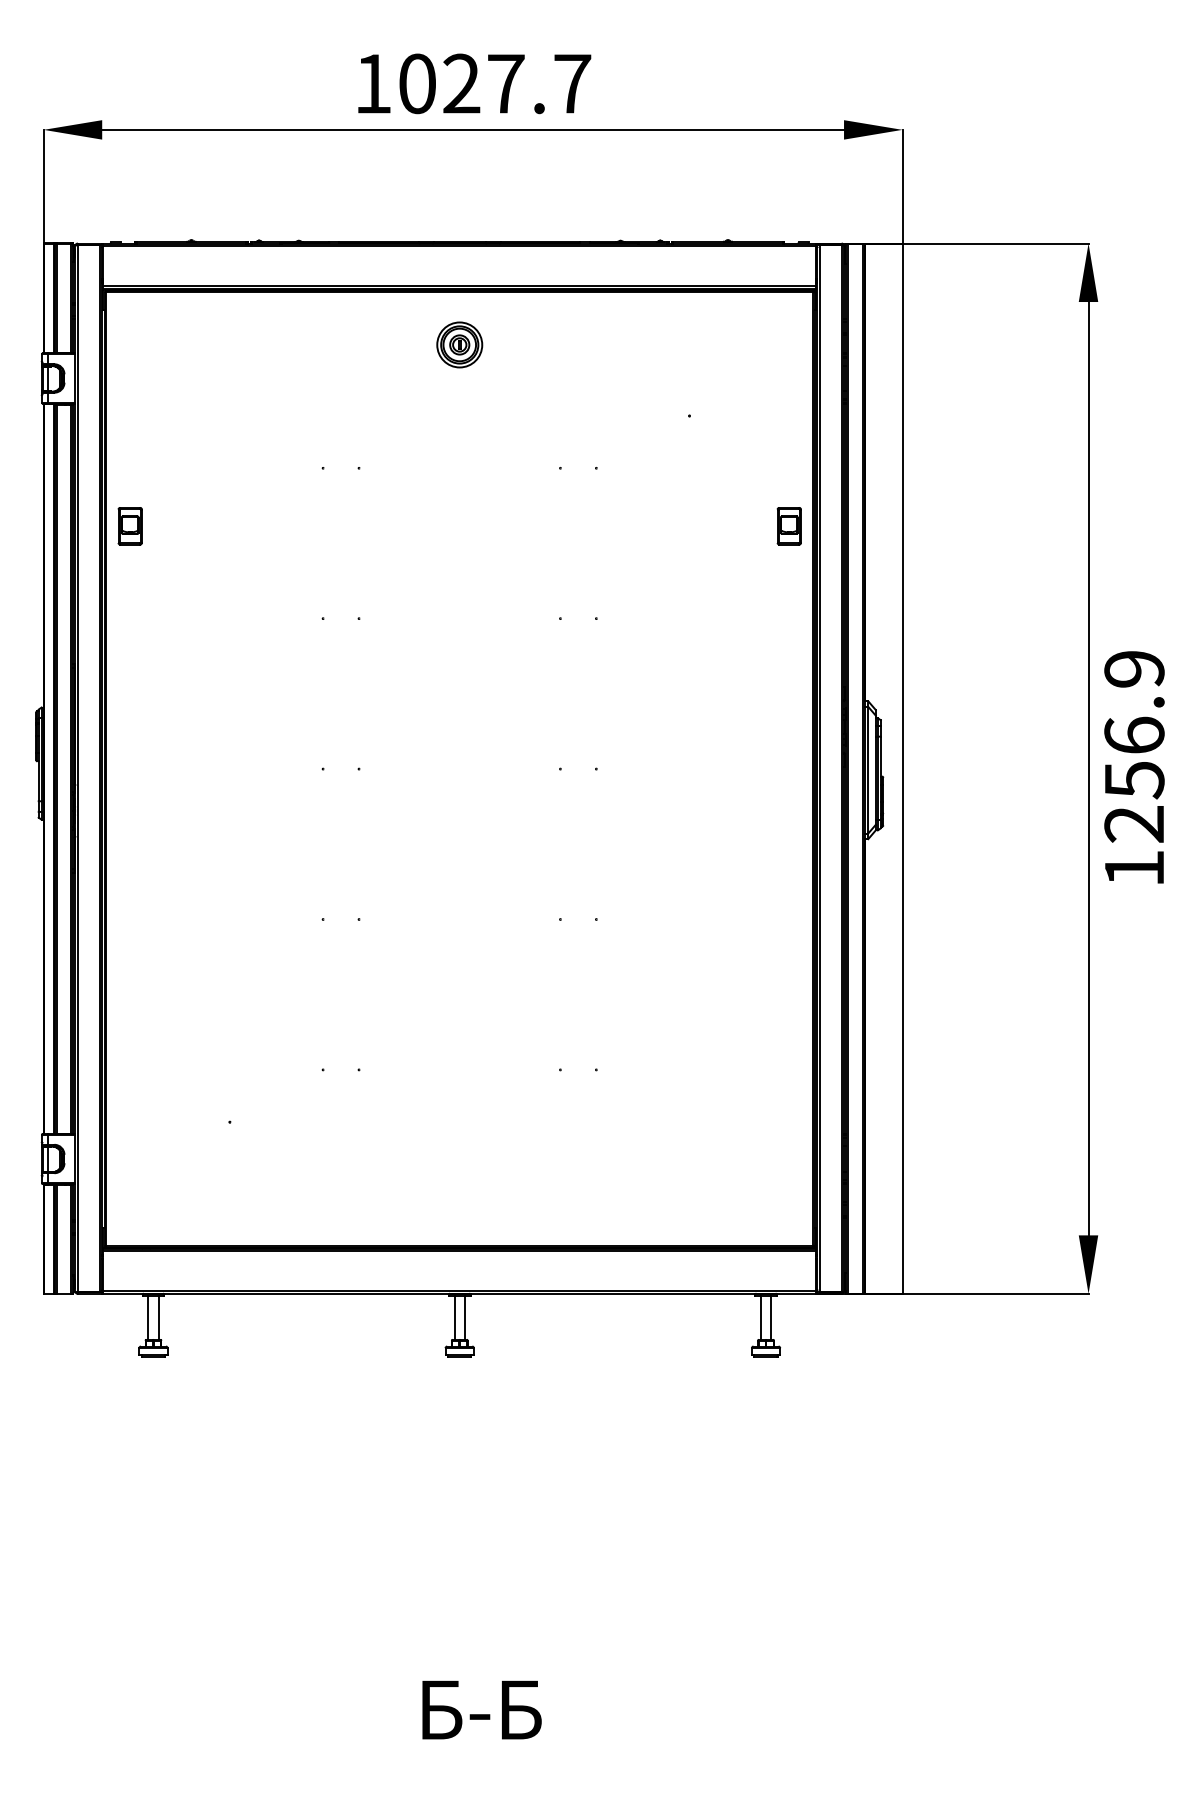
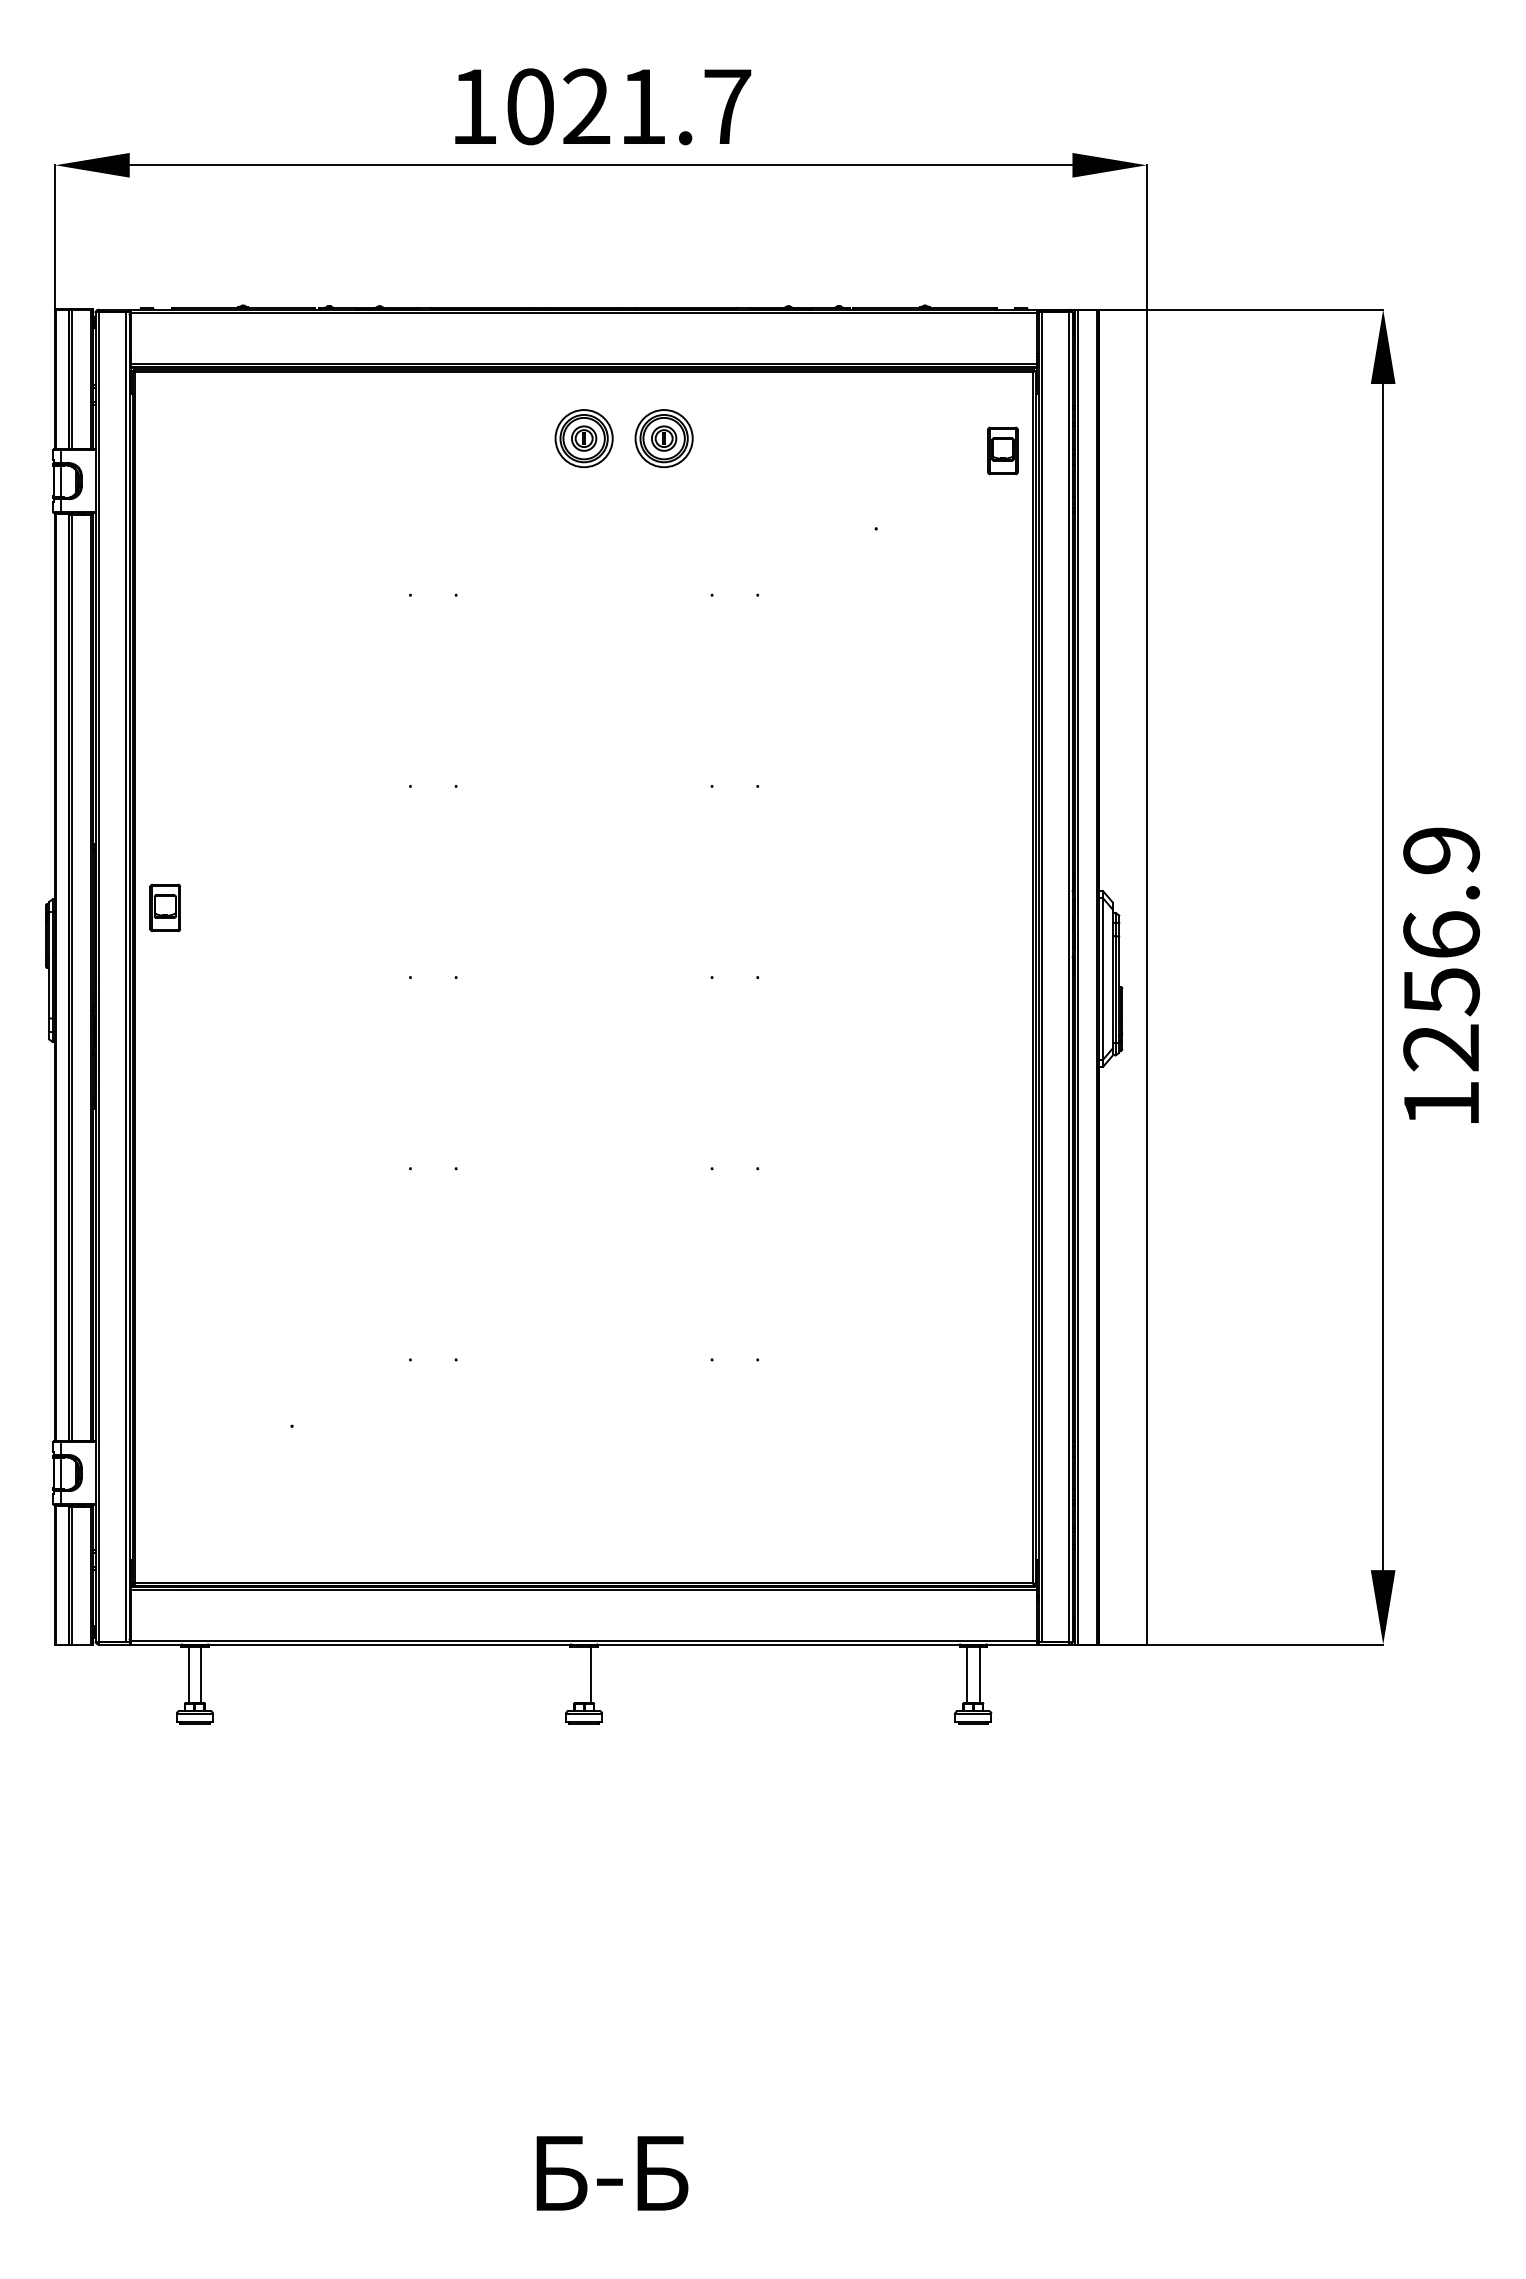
text: (506, 83) -> (643, 106), 1027.7 -> 1021.7
part: (522, 344) -> (663, 438), added
part: (129, 525) -> (164, 907), moved
part: (788, 525) -> (1002, 450), moved
line: (454, 1317) -> (577, 1674), removed

